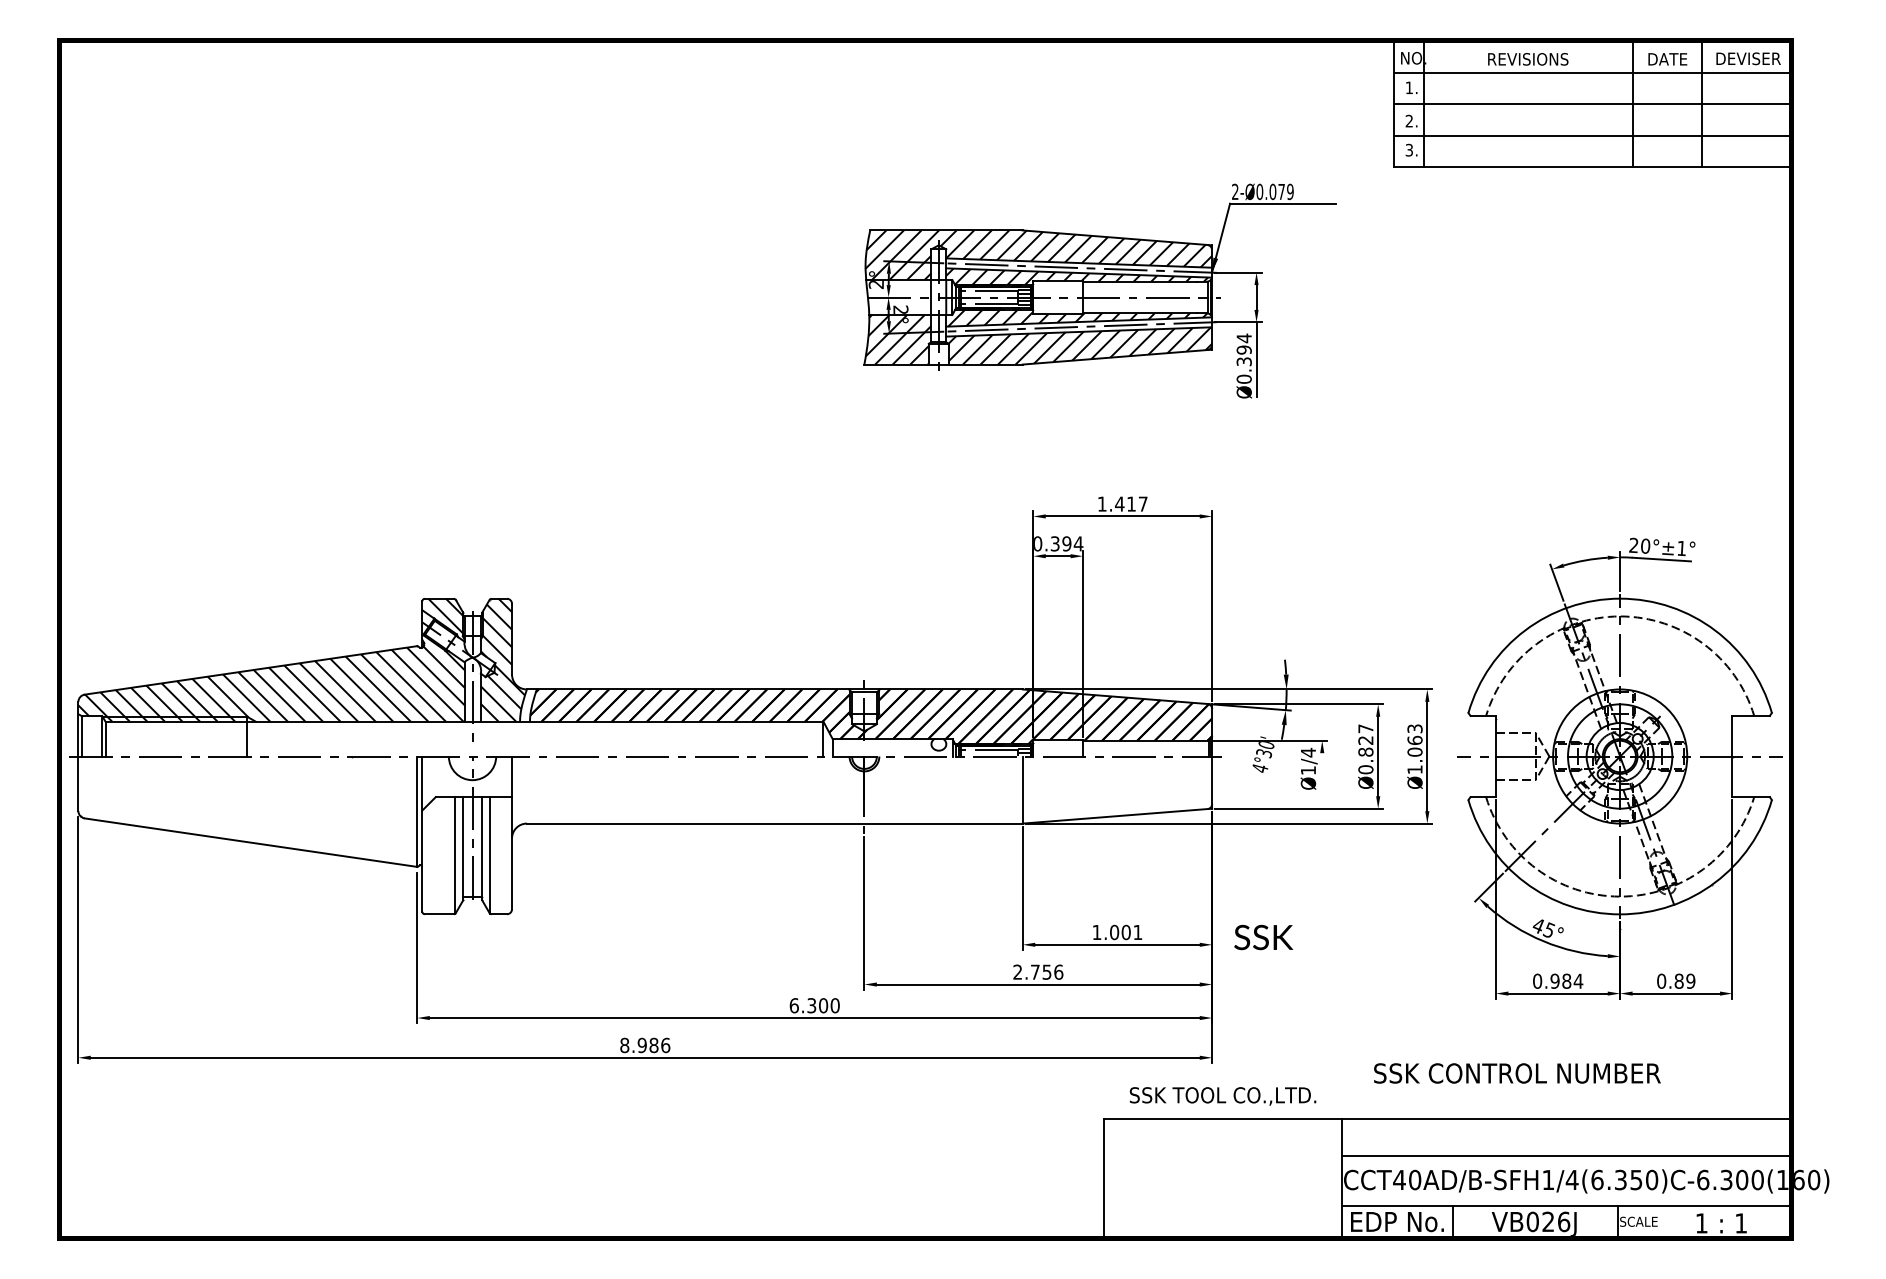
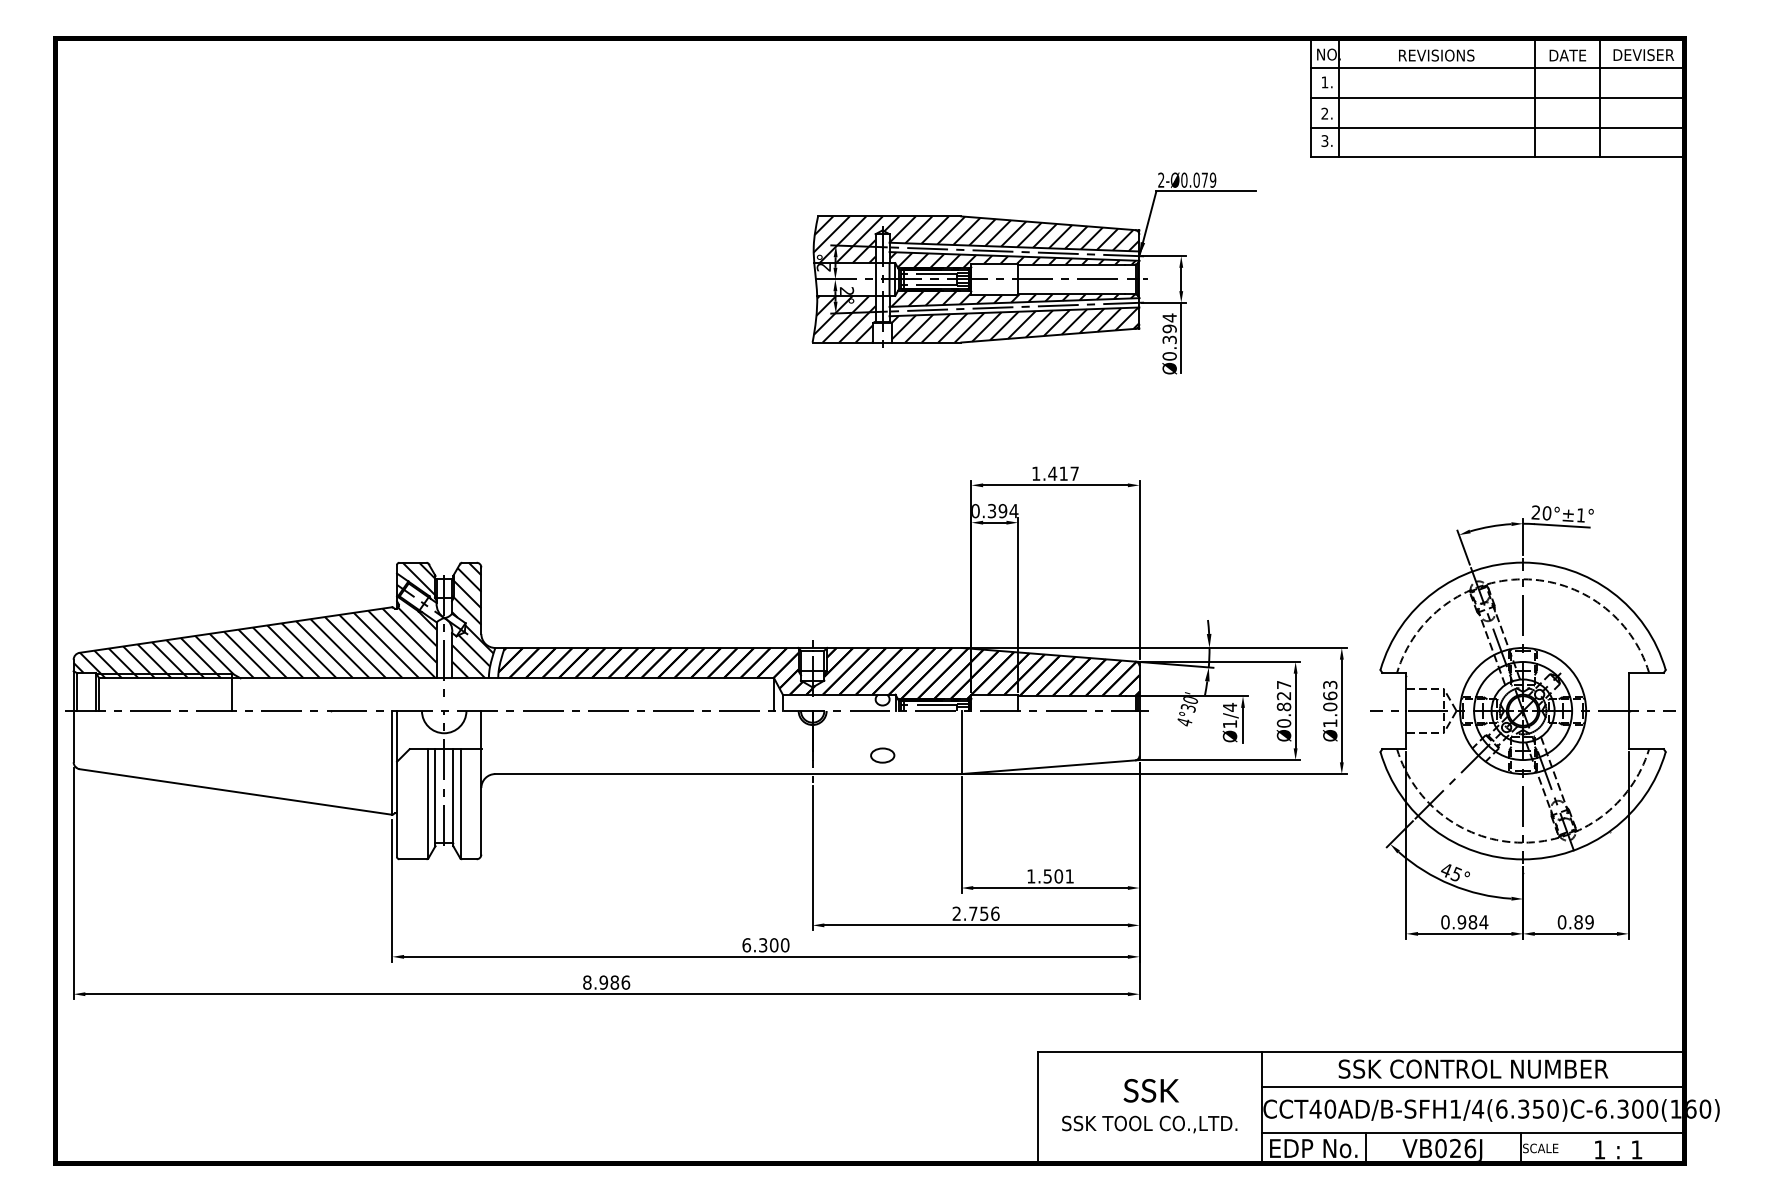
line: (1322, 771) -> (1243, 725), added
part: (938, 803) -> (882, 755), added
text: (1114, 932) -> (1047, 876), 1.001 -> 1.501
text: (1263, 937) -> (1151, 1090), moved
text: (1517, 1073) -> (1473, 1069), moved
text: (1222, 1096) -> (1149, 1124), moved

